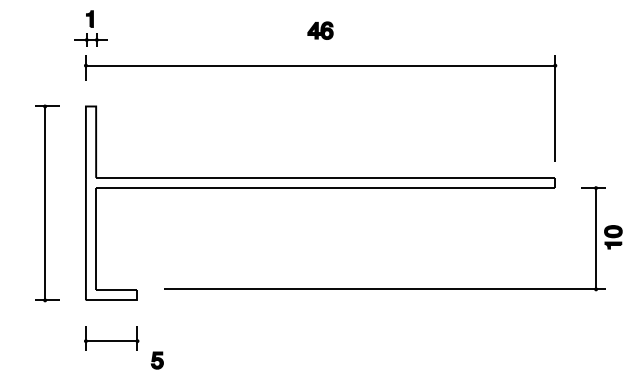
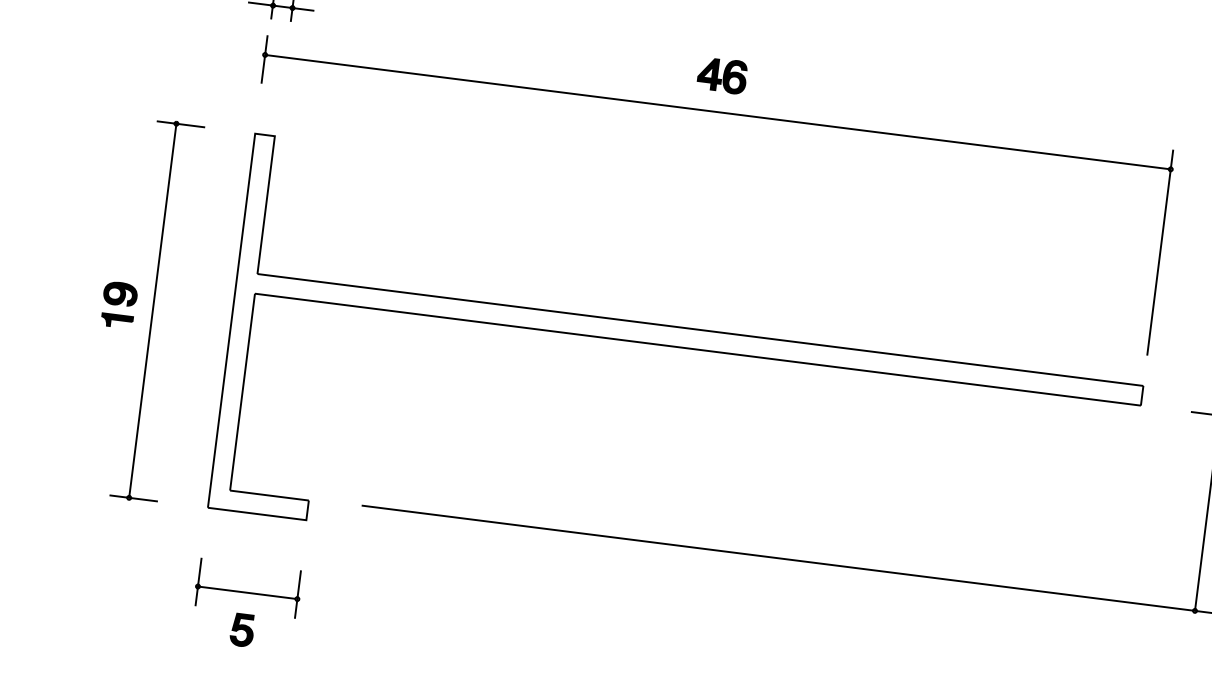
part: (320, 30) -> (722, 75), moved
part: (27, 202) -> (119, 304), added
part: (156, 360) -> (240, 629), moved

